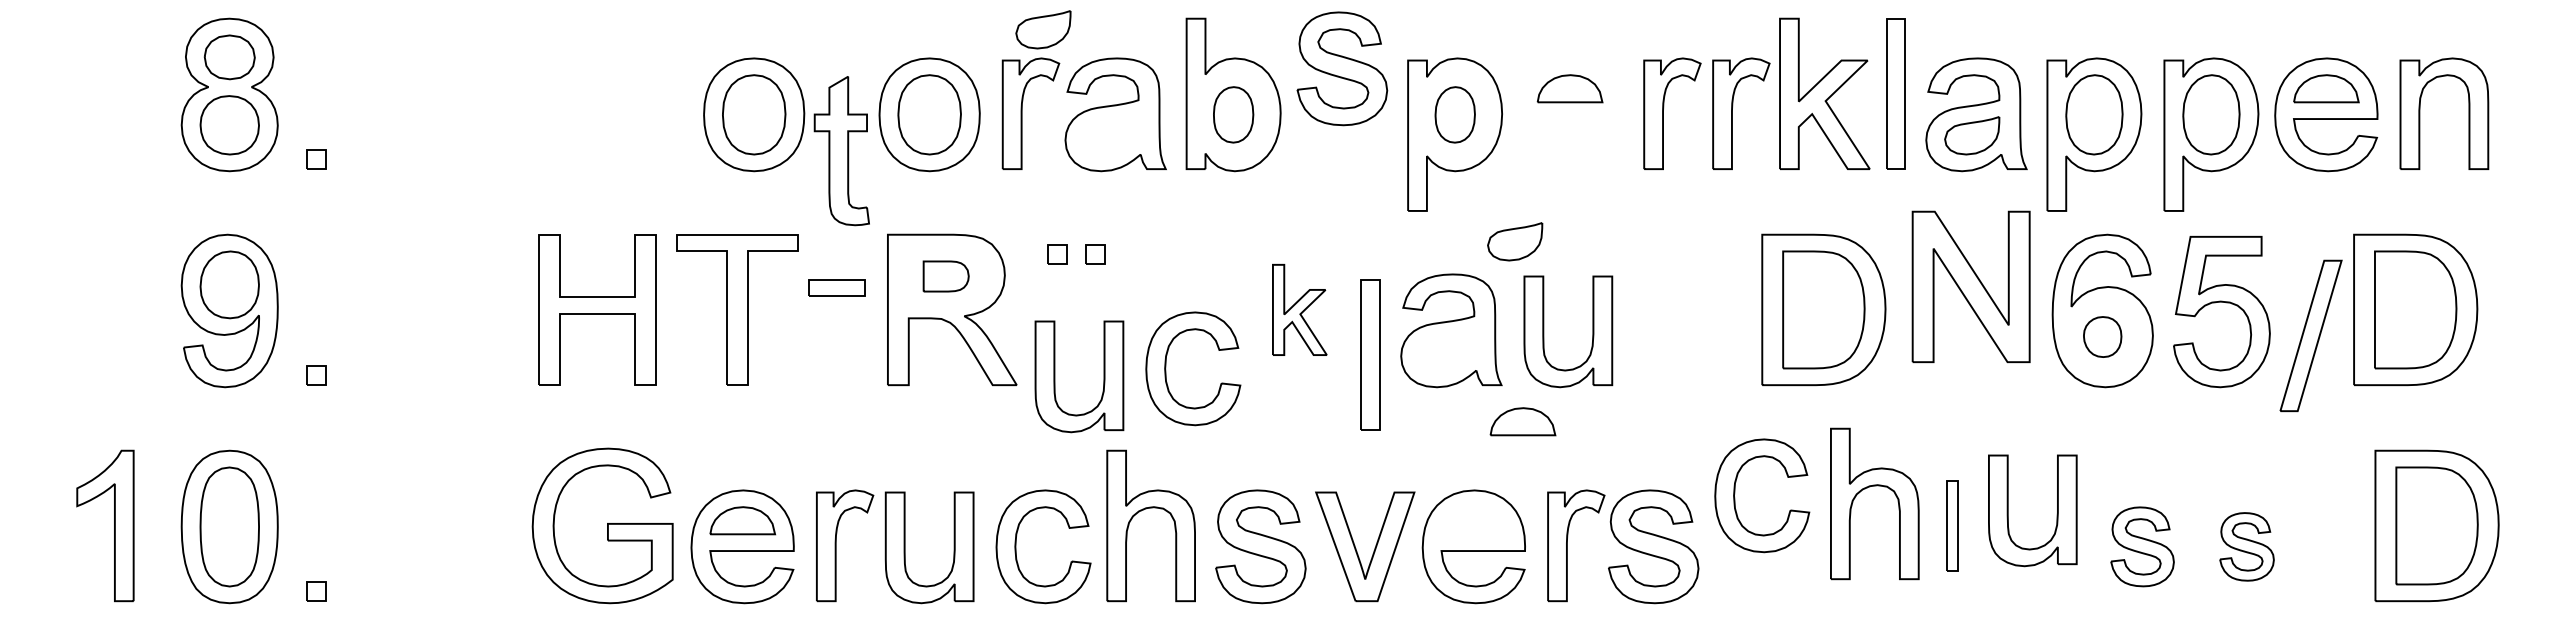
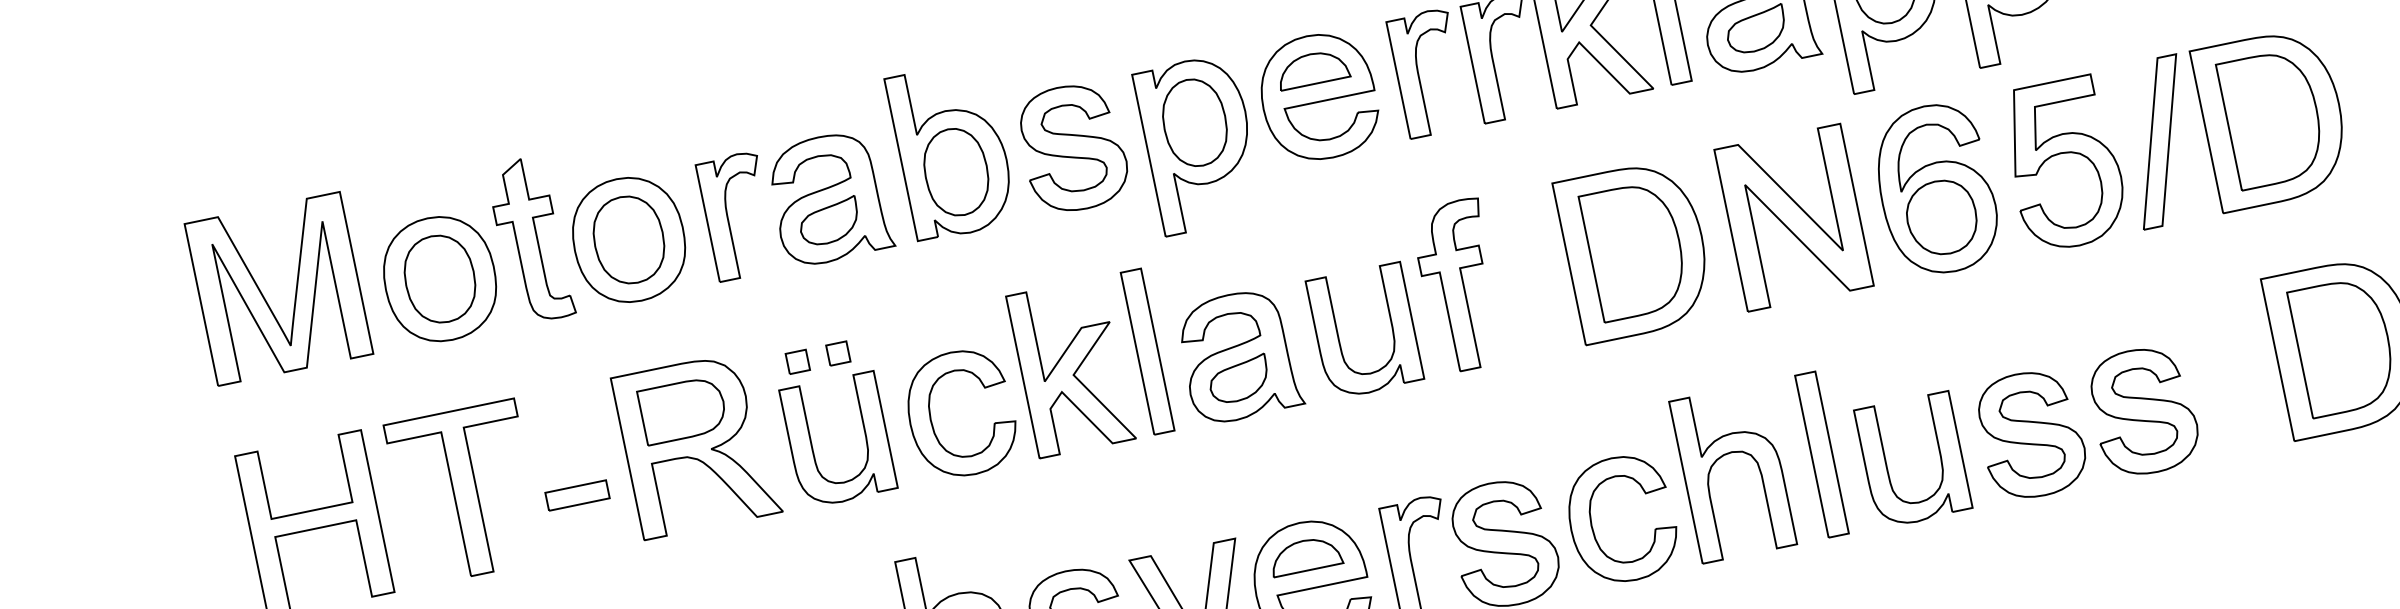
part: (1043, 29) -> (829, 221), moved
part: (1342, 68) -> (1073, 147), moved
part: (594, 97) -> (264, 296), added
part: (1233, 114) -> (956, 171), size x1.43
part: (1455, 114) -> (1195, 122), size x1.43
part: (1570, 114) -> (1319, 96), added
part: (841, 151) -> (530, 240), moved
part: (1515, 241) -> (1239, 379), moved
part: (945, 276) -> (682, 410), size x1.67
part: (1970, 286) -> (1793, 217), moved
part: (836, 287) -> (577, 495), moved
part: (1661, 308) -> (1460, 285), added
part: (1299, 309) -> (1070, 367), size x1.67
part: (2310, 335) -> (2159, 141), moved
part: (2102, 336) -> (1941, 217), size x1.67
part: (1370, 354) -> (1147, 351), moved
part: (1166, 367) -> (931, 418), moved
part: (1055, 376) -> (812, 445), moved
part: (1522, 421) -> (1305, 555), moved
part: (1870, 487) -> (1724, 456), moved
part: (1735, 493) -> (1592, 522), moved
part: (2008, 510) -> (1887, 465), moved
part: (1952, 525) -> (1822, 454), size x1.67
part: (2142, 546) -> (2031, 434), size x1.43
part: (2246, 546) -> (2143, 411), size x1.67

